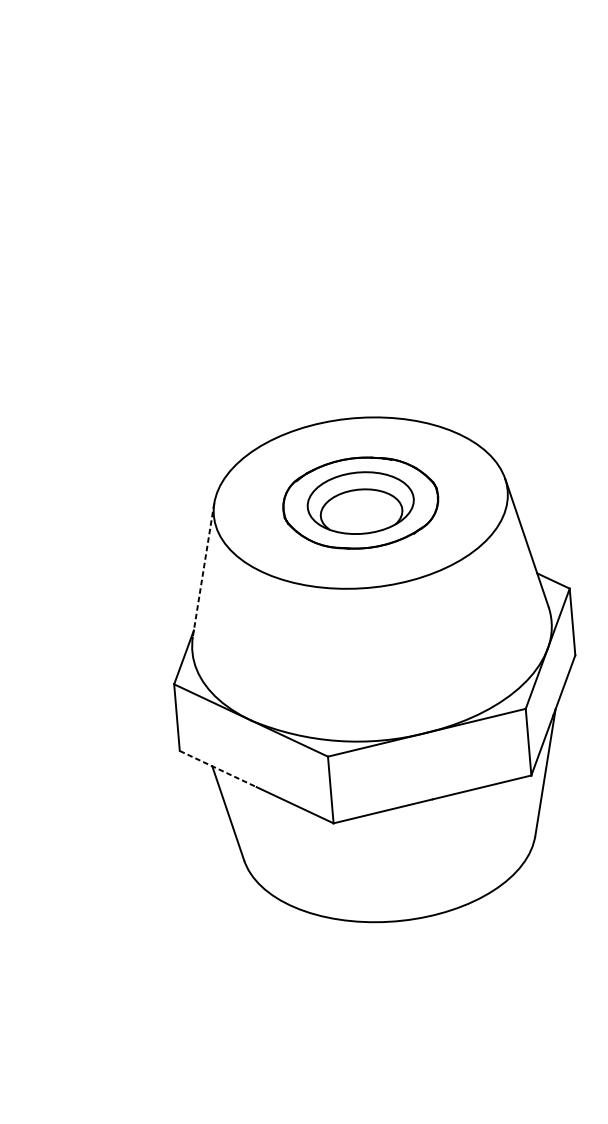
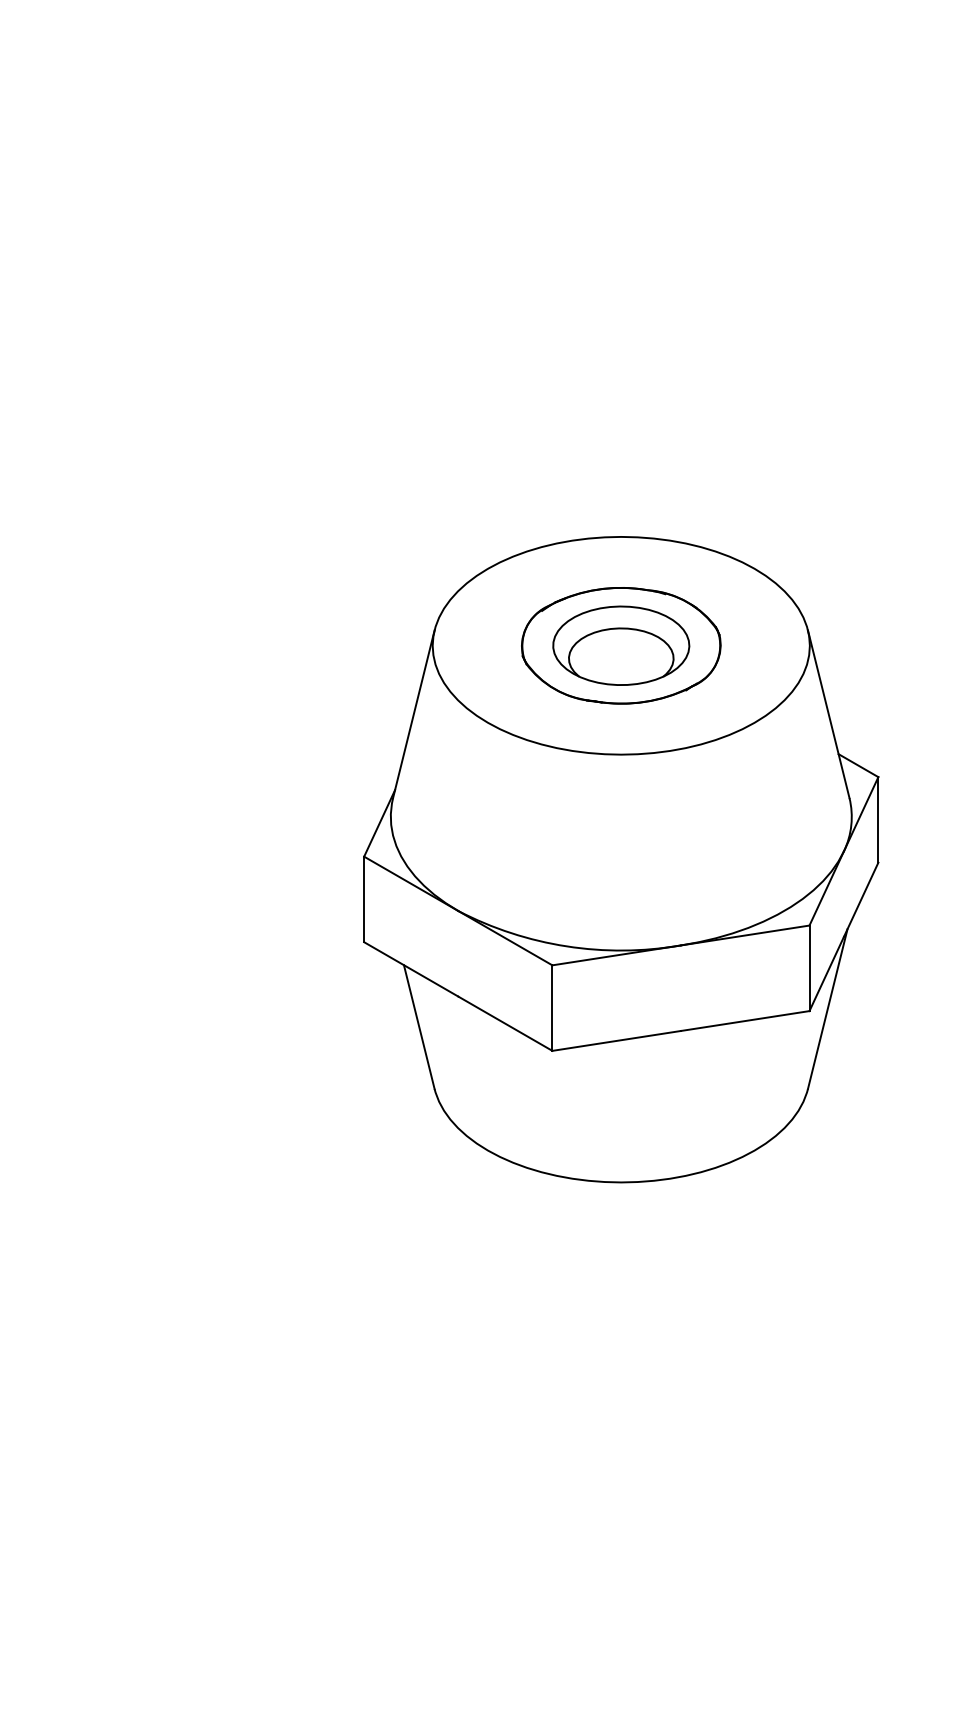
line: (203, 570) -> (413, 714), dashed -> solid
line: (218, 769) -> (411, 969), dashed -> solid

